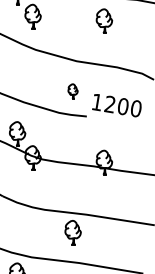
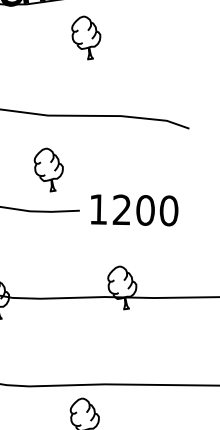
part: (72, 91) -> (48, 170), size x1.67
text: (116, 105) -> (133, 210), moved

